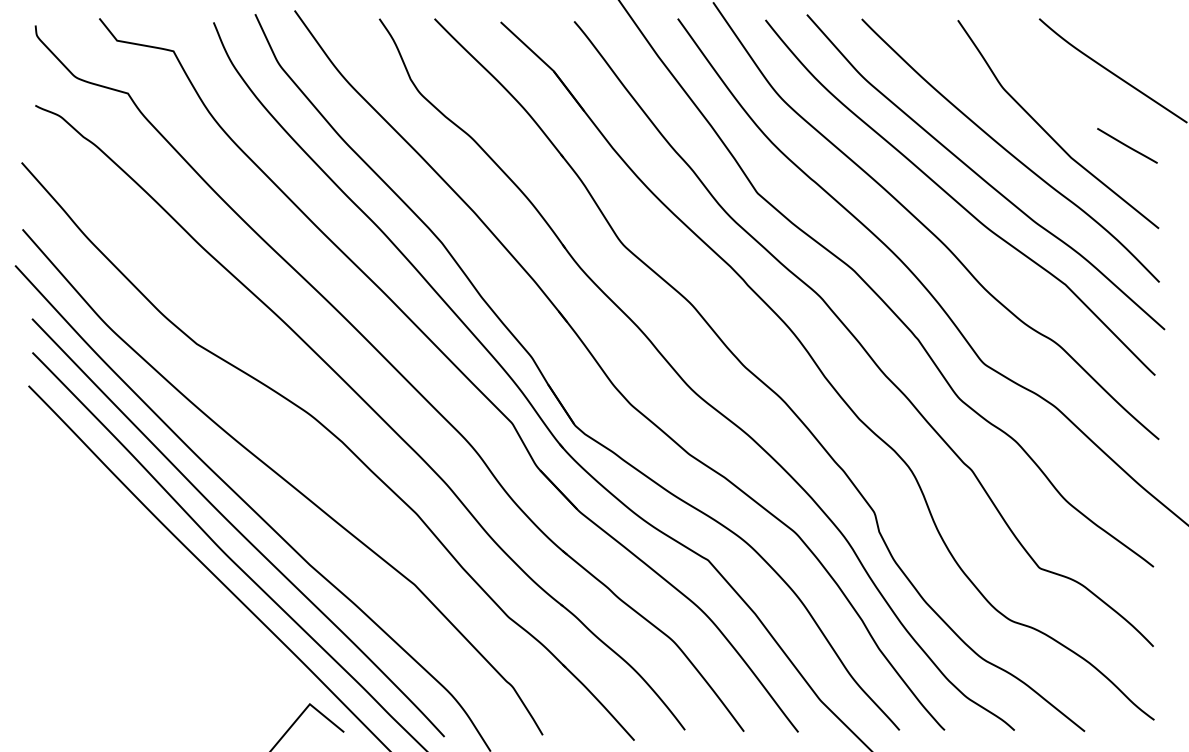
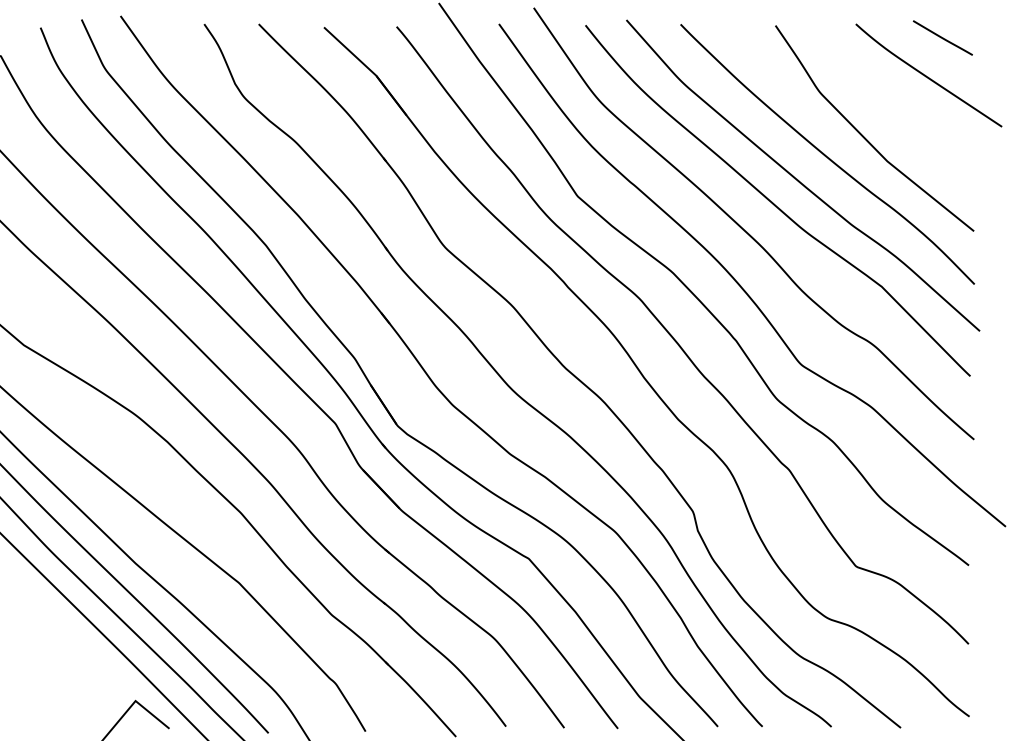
line: (1127, 145) -> (942, 37), moved

